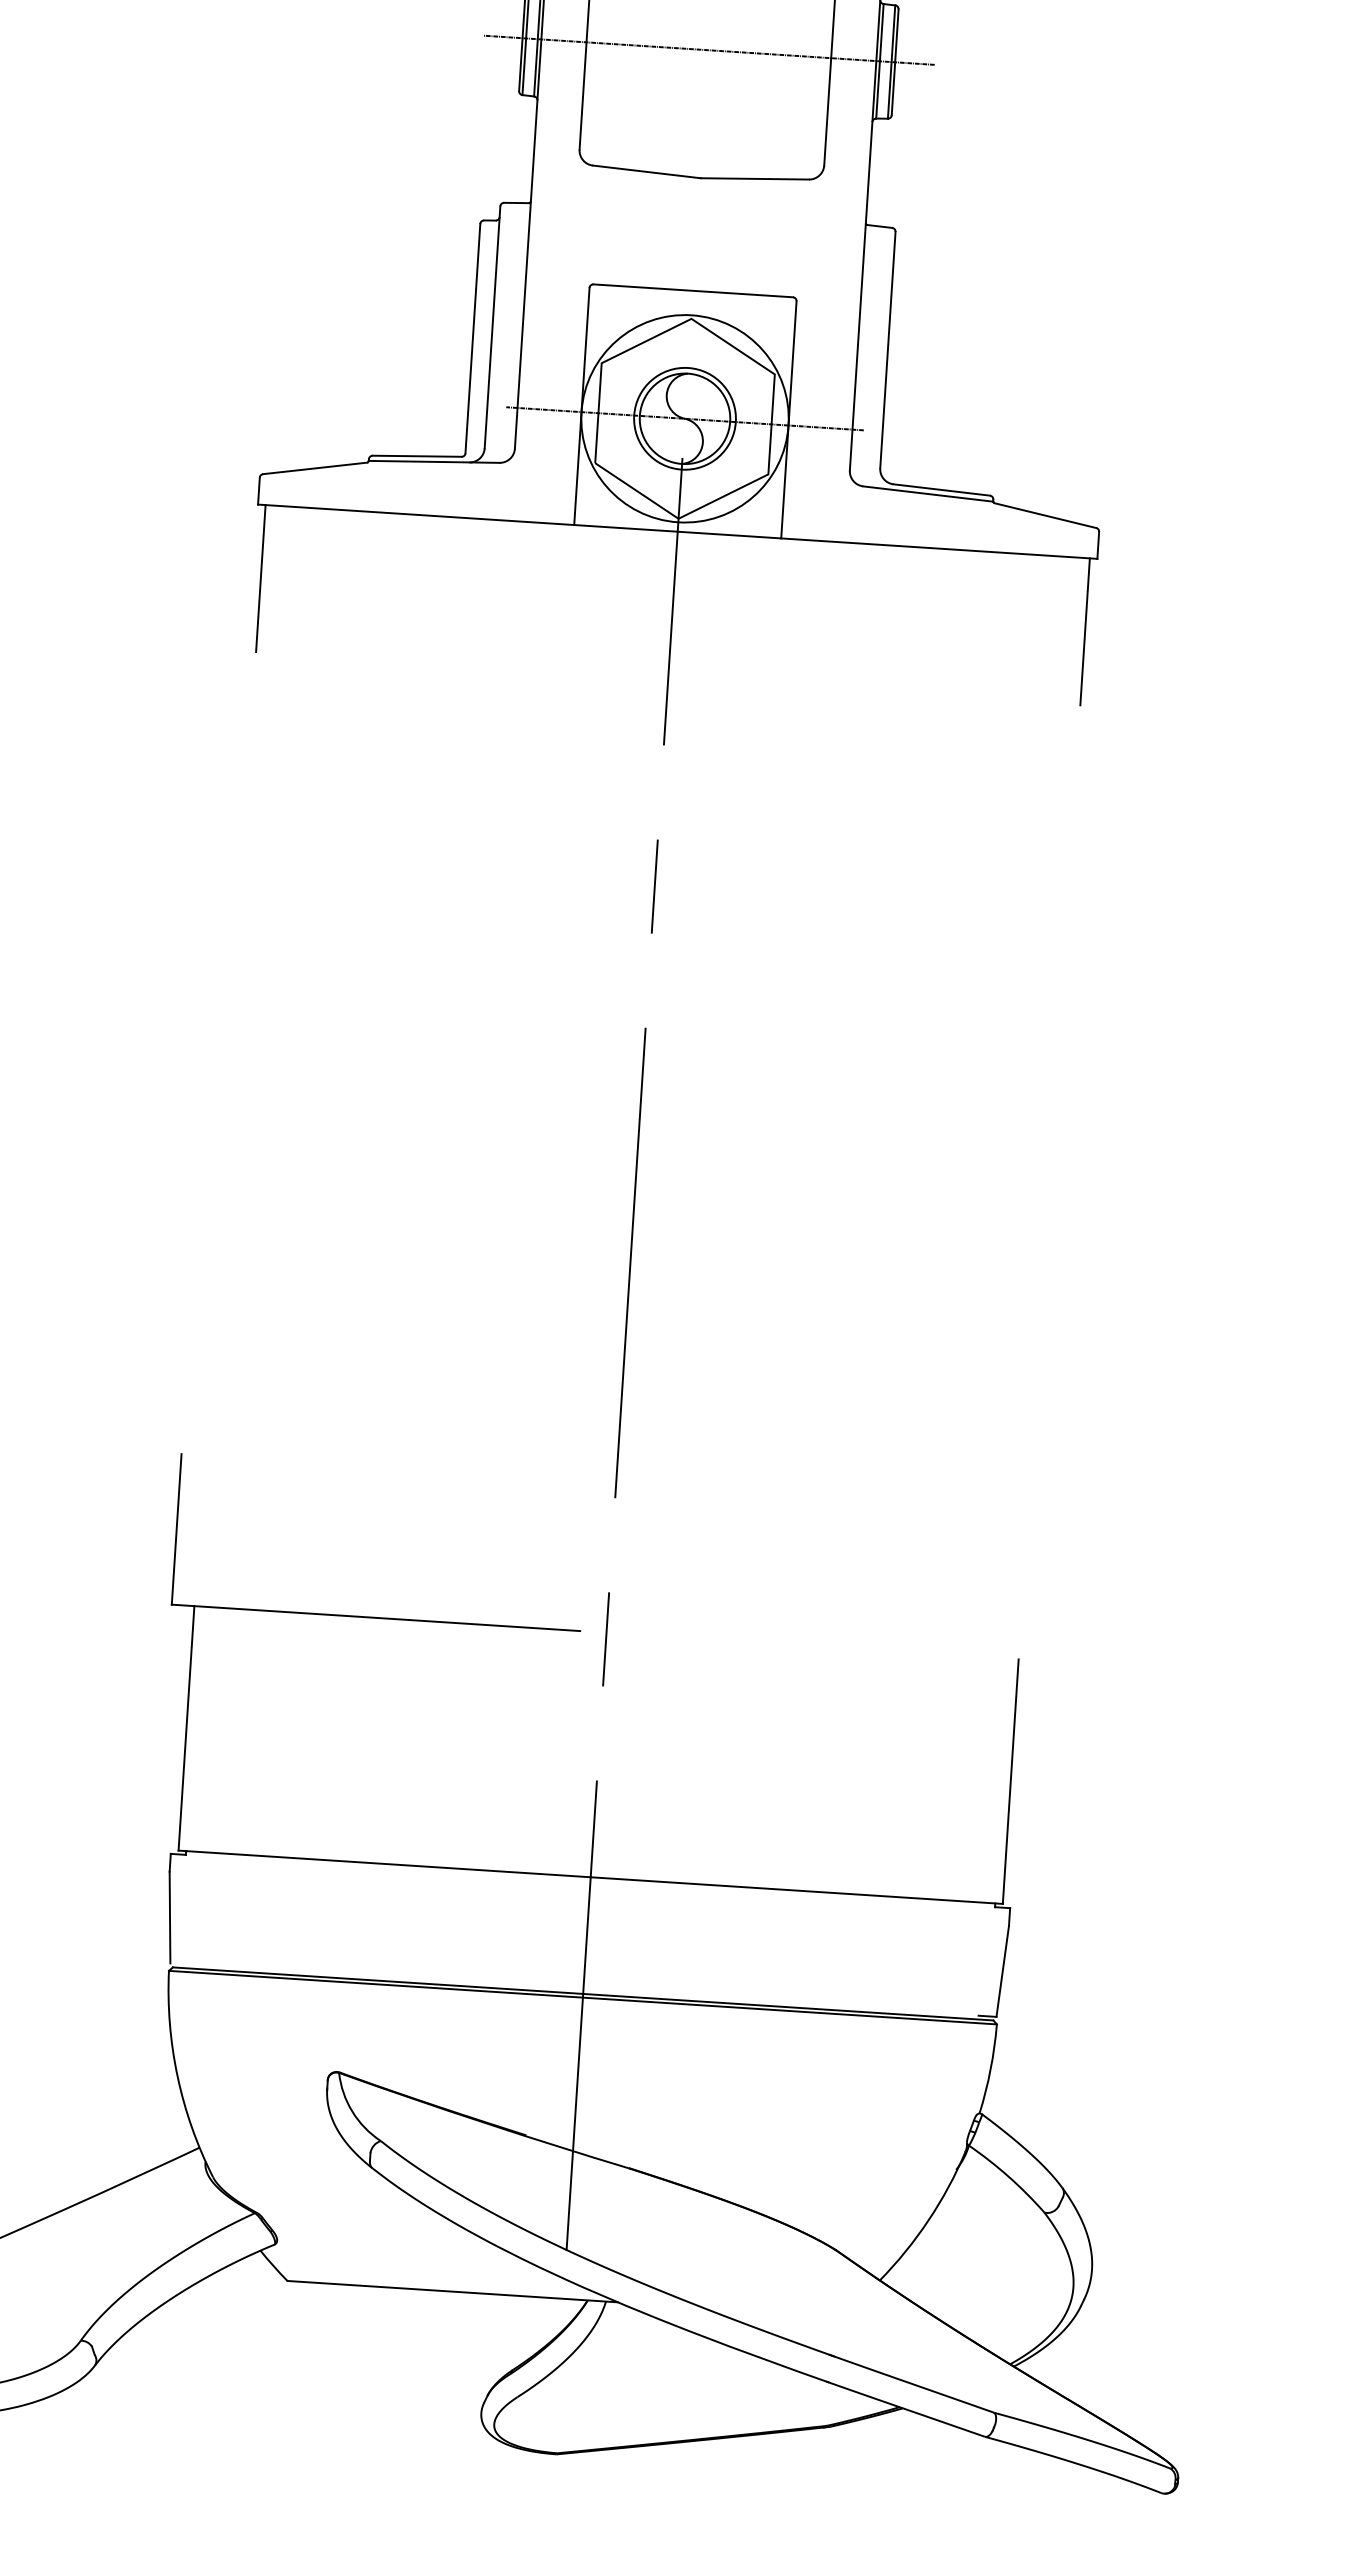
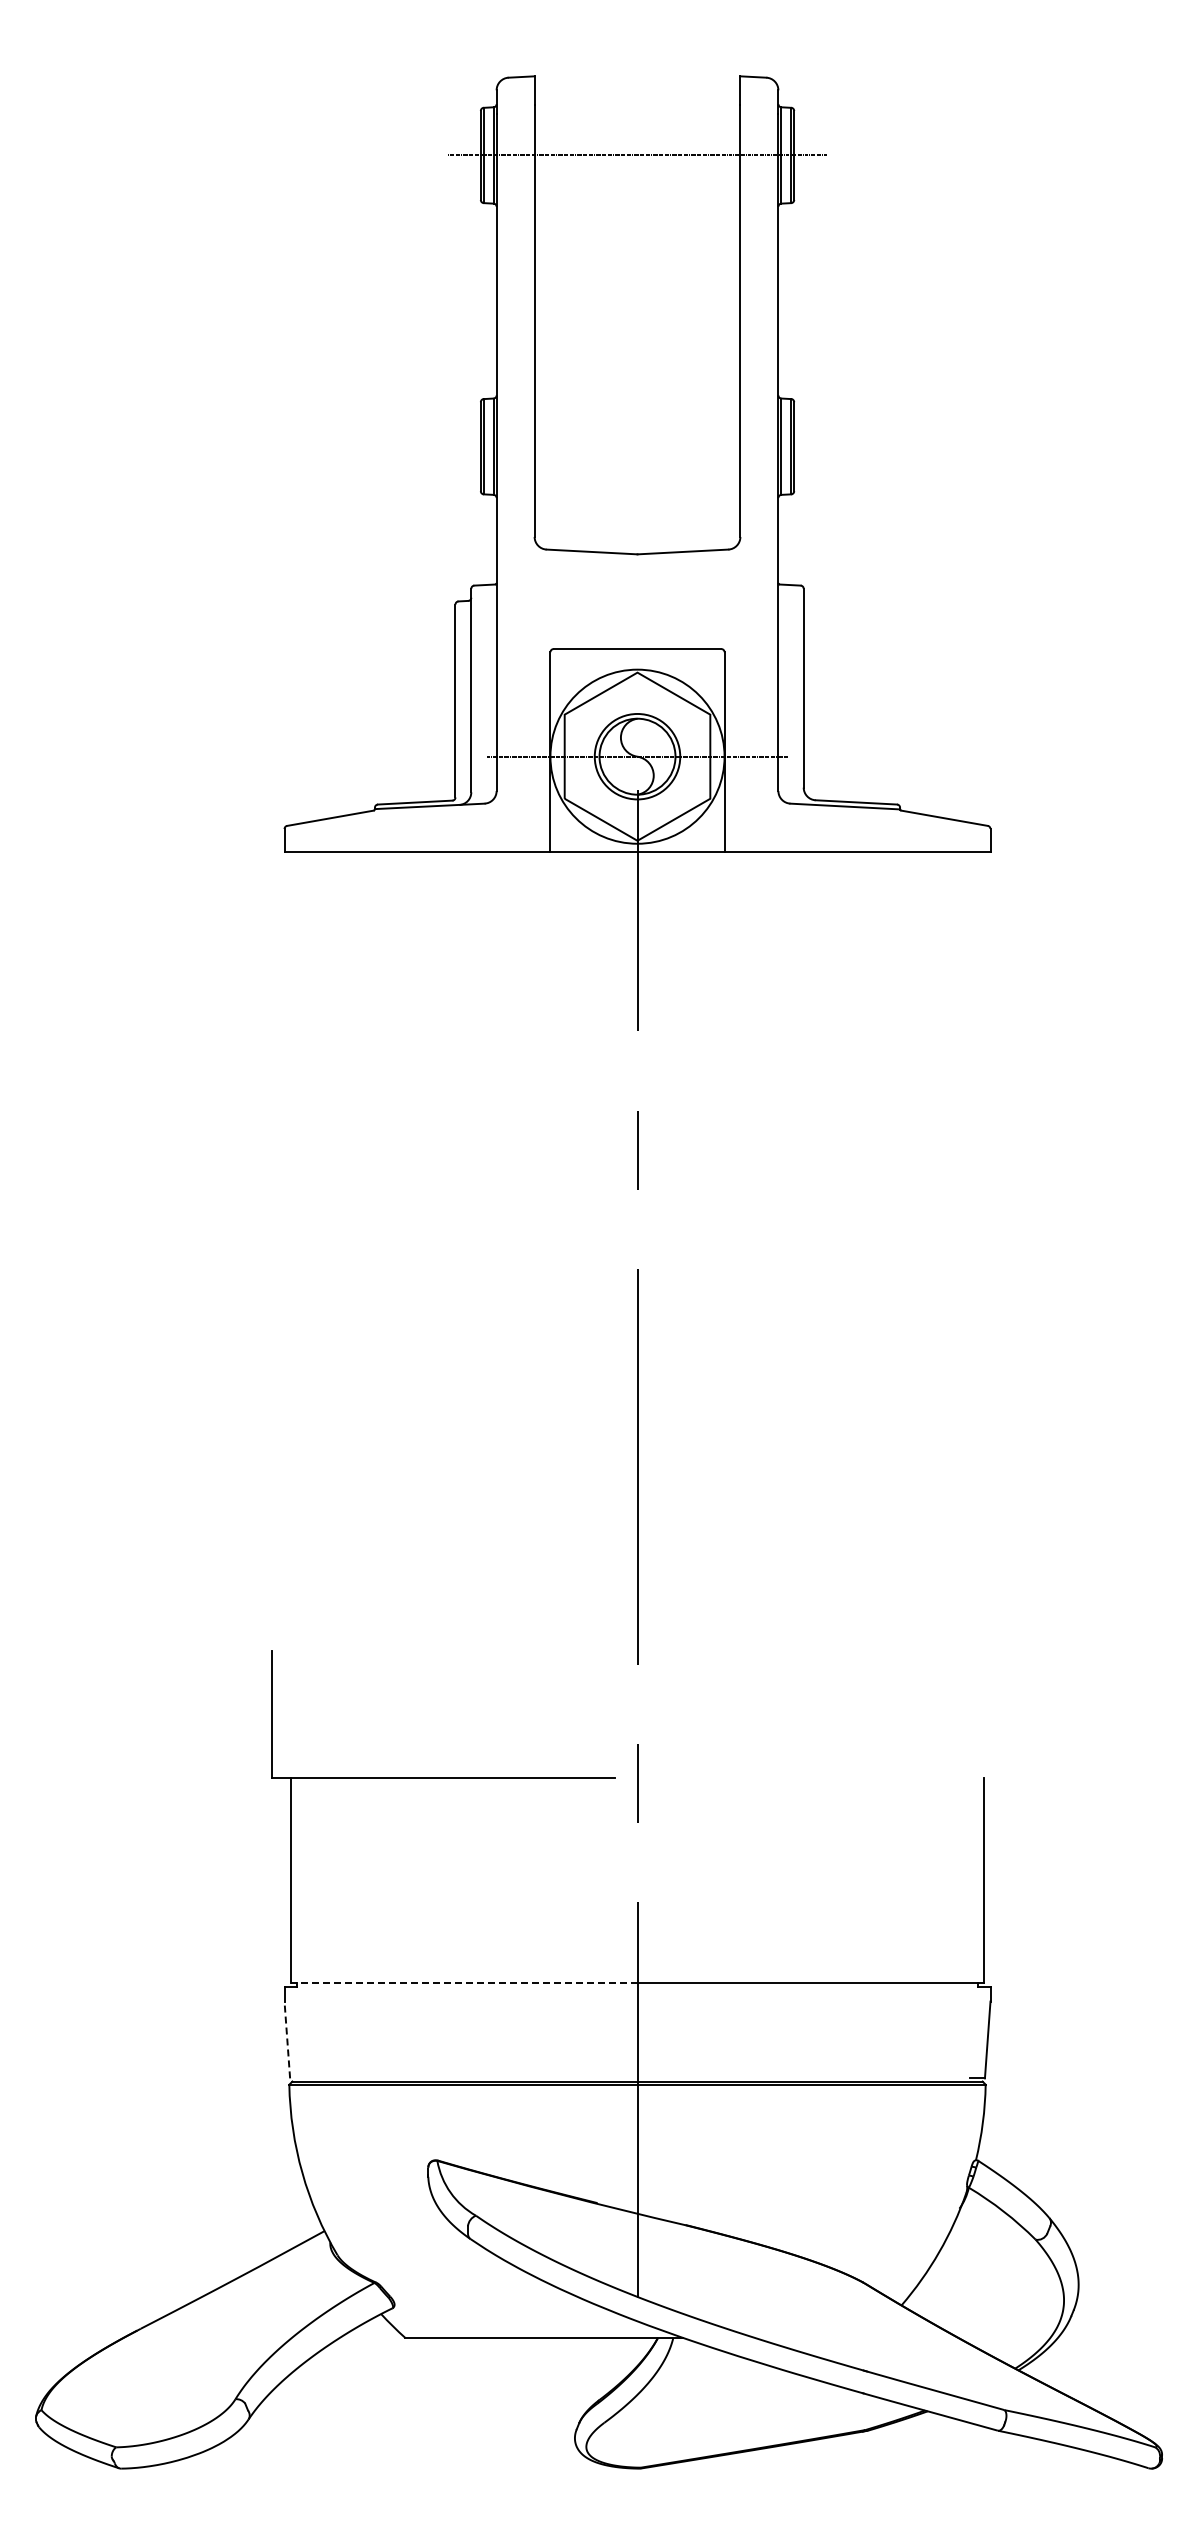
line: (708, 49) -> (637, 446), removed
line: (260, 578) -> (290, 913), removed
line: (1085, 631) -> (984, 913), removed
line: (383, 1863) -> (463, 1983), solid -> dashed
line: (170, 1917) -> (287, 2039), solid -> dashed

